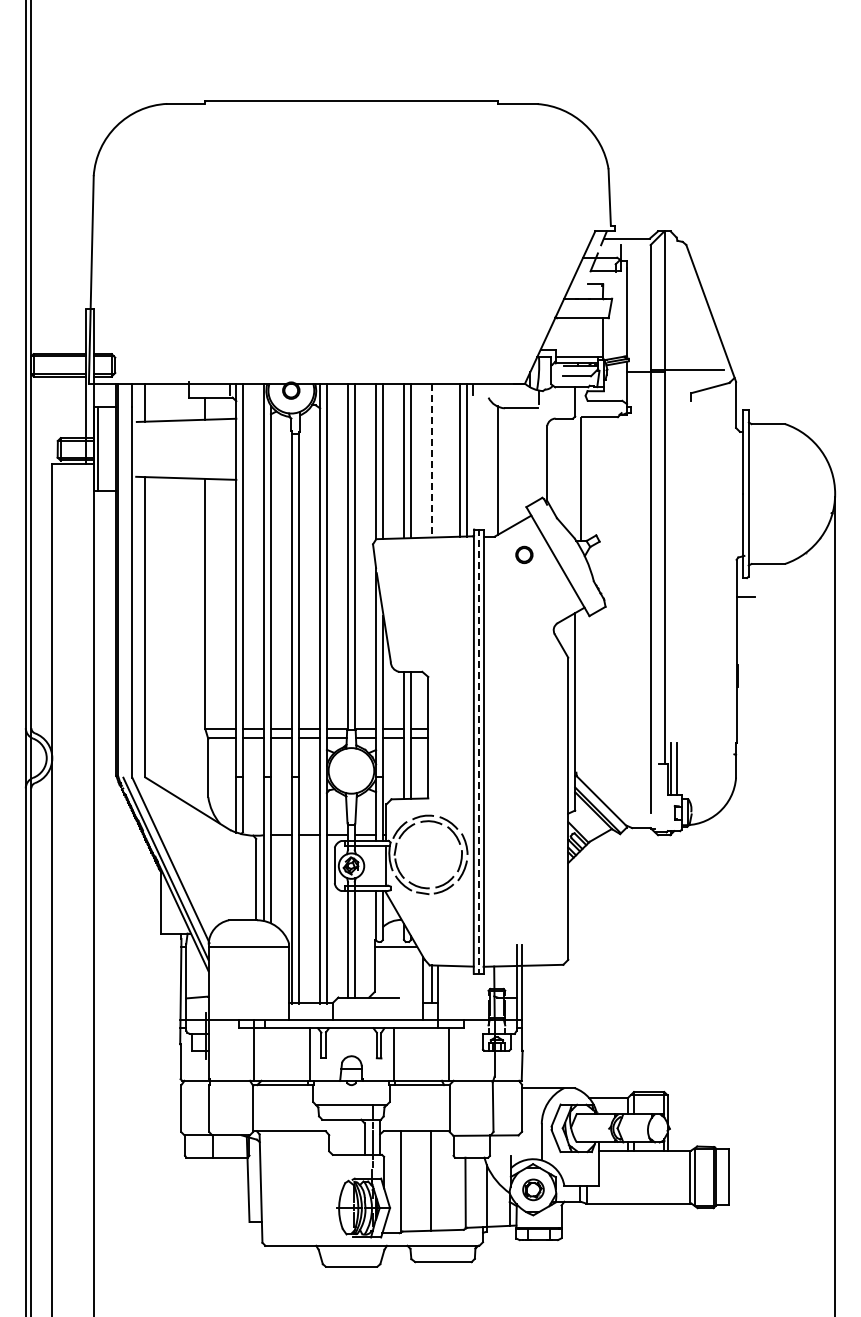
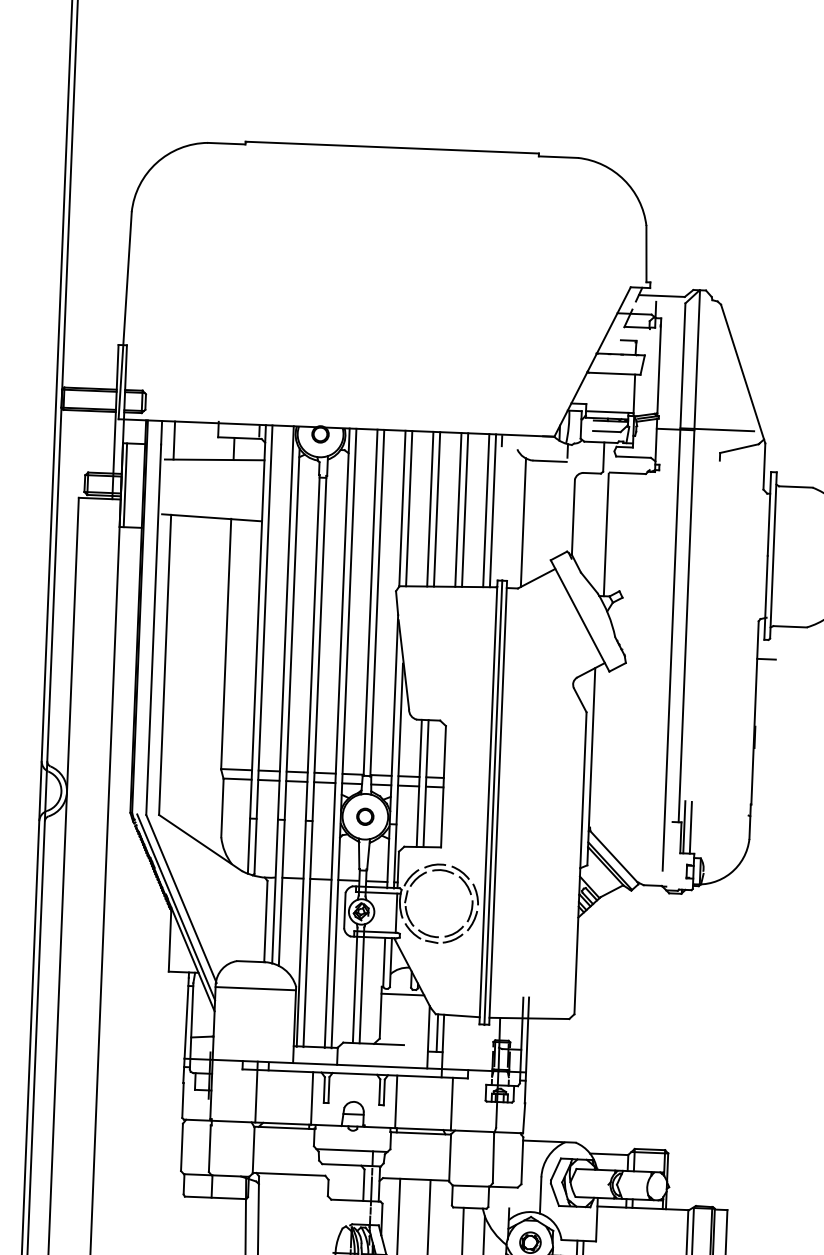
line: (432, 460) -> (458, 509), dashed -> solid
line: (438, 460) -> (464, 510), added
part: (524, 554) -> (365, 816), moved
line: (478, 751) -> (493, 802), dashed -> solid

